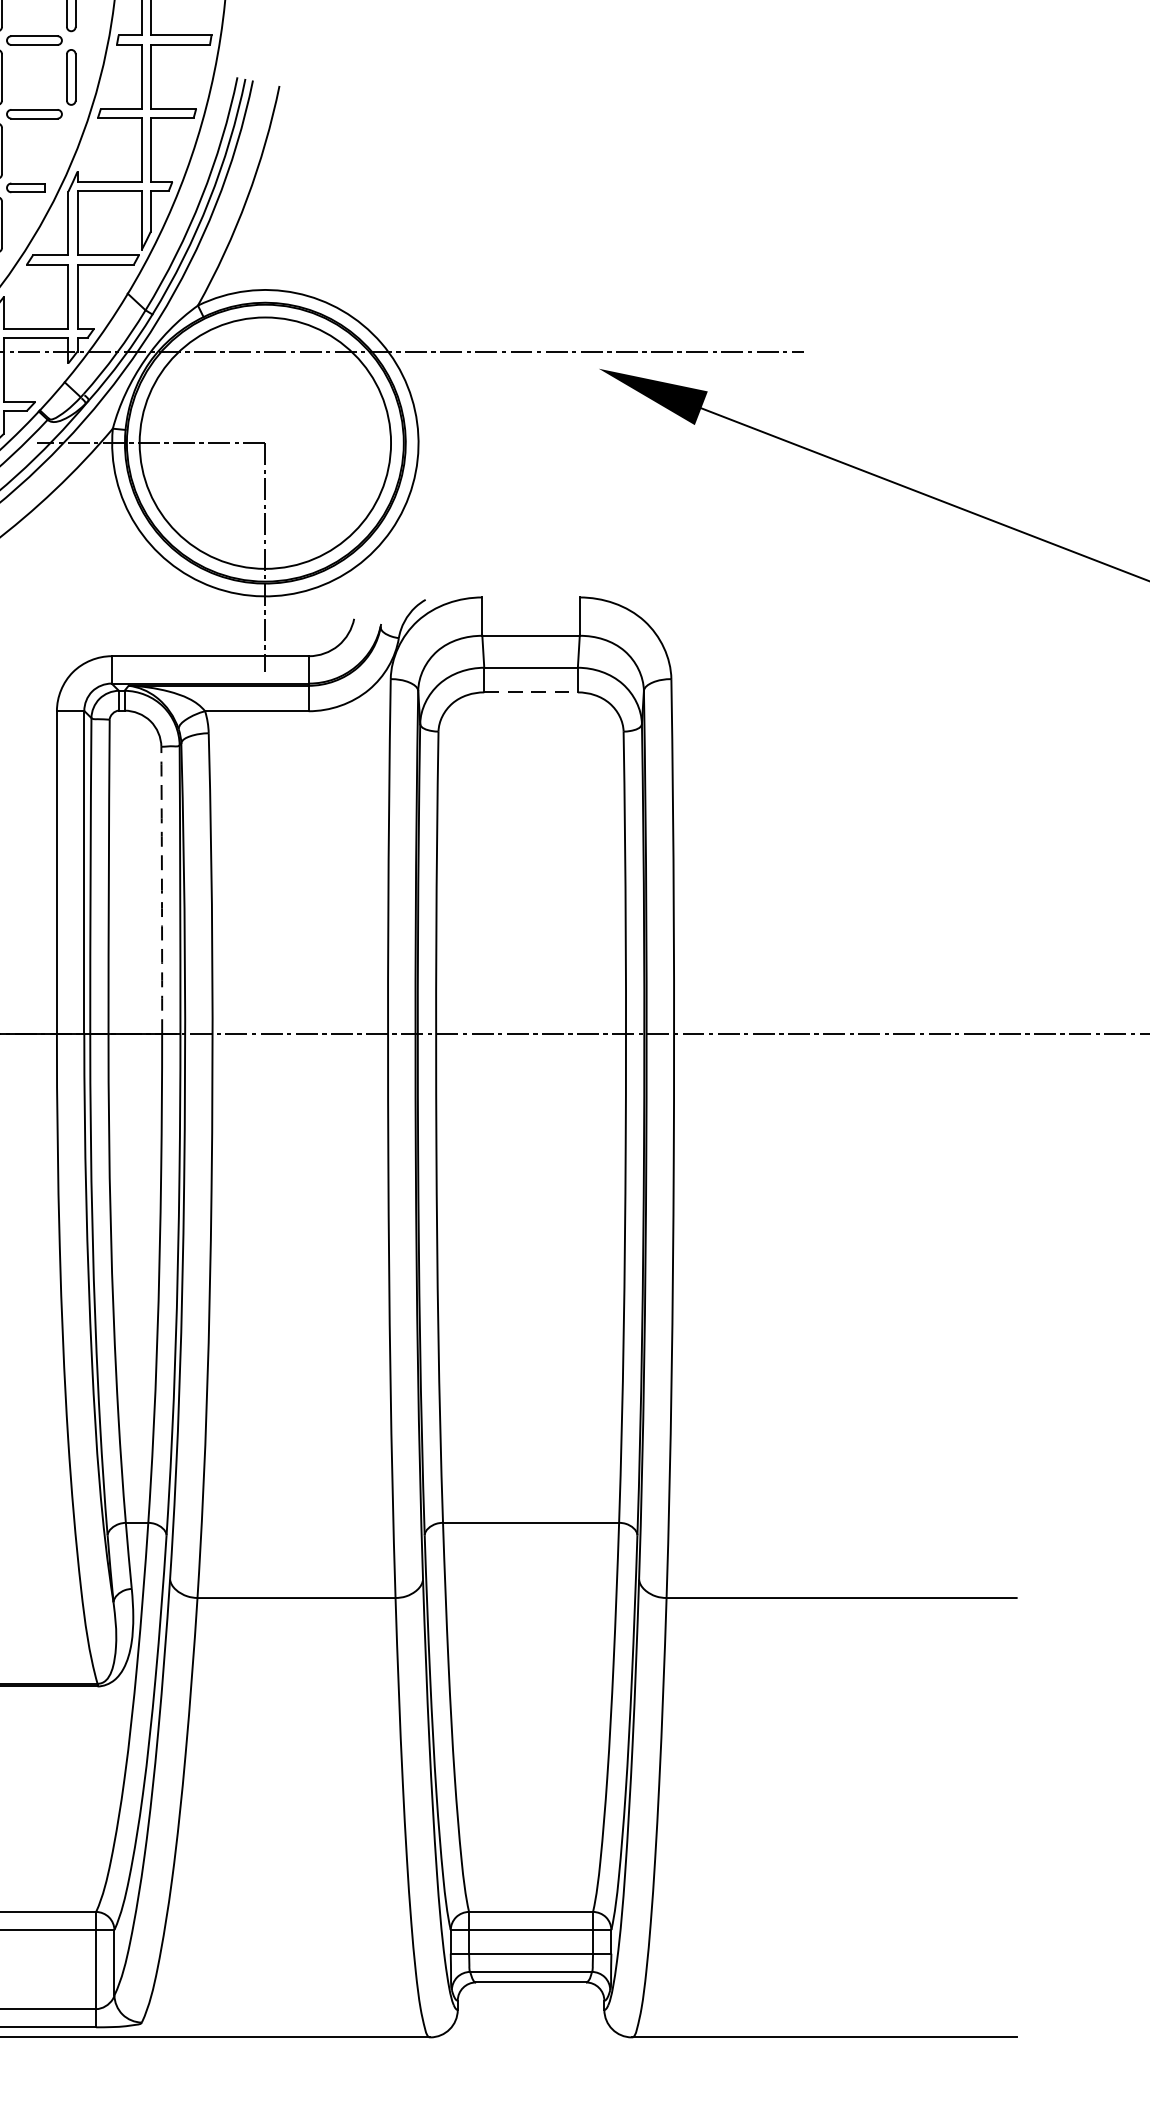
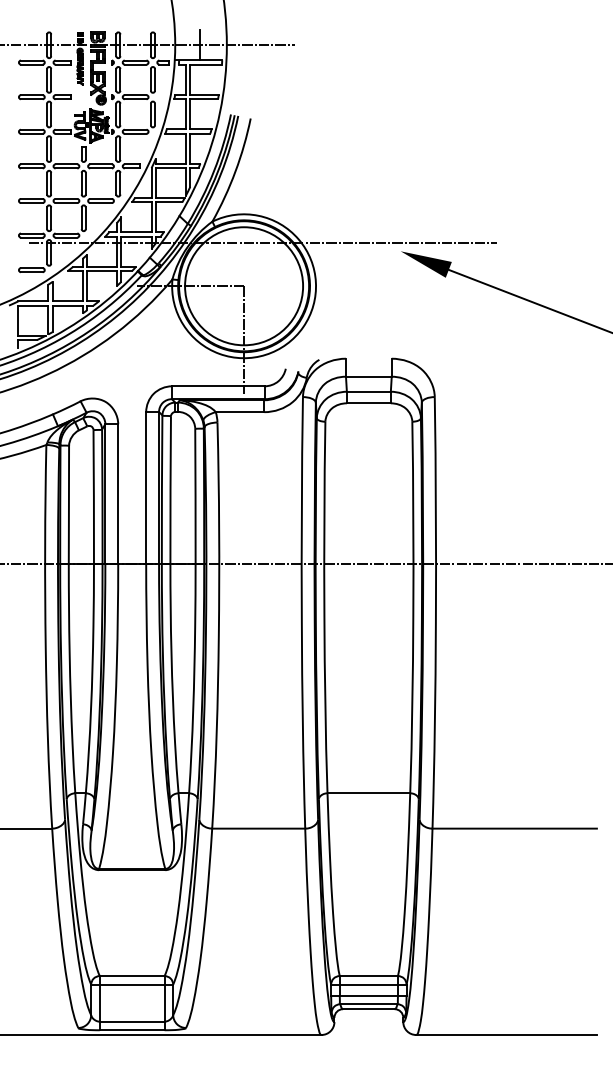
line: (530, 692) -> (368, 403), dashed -> solid
arc: (161, 890) -> (195, 496), dashed -> solid

